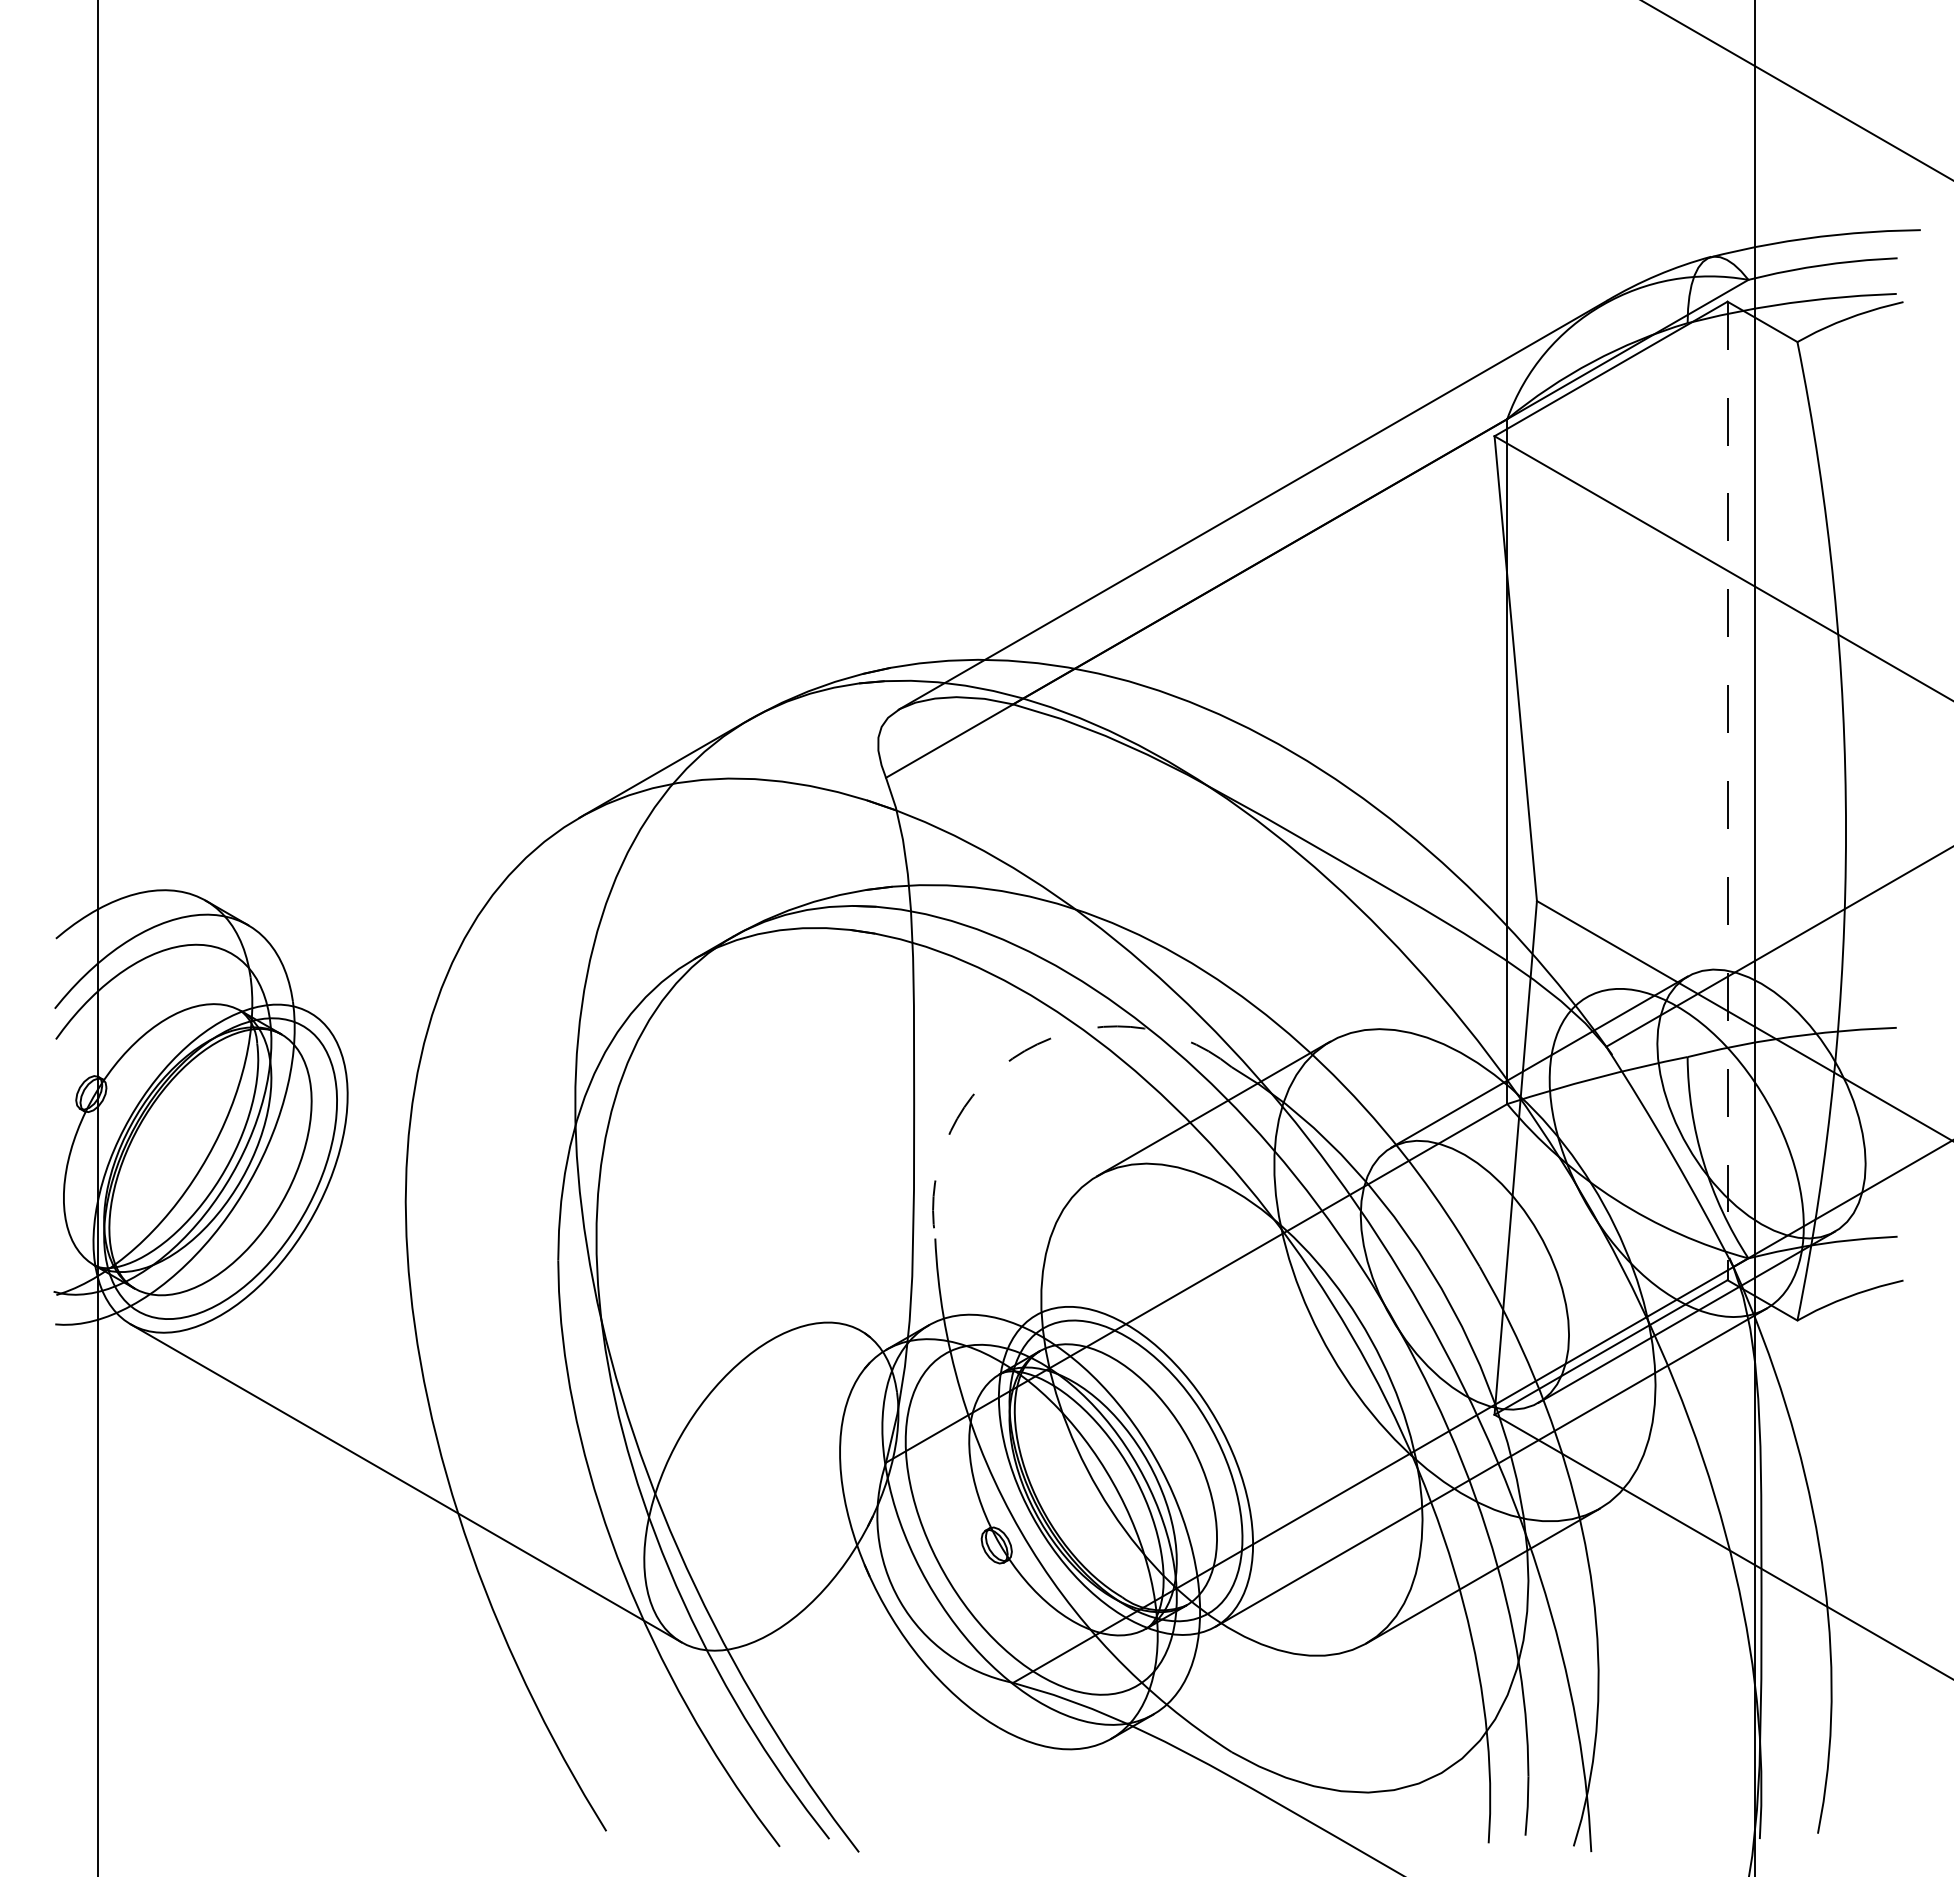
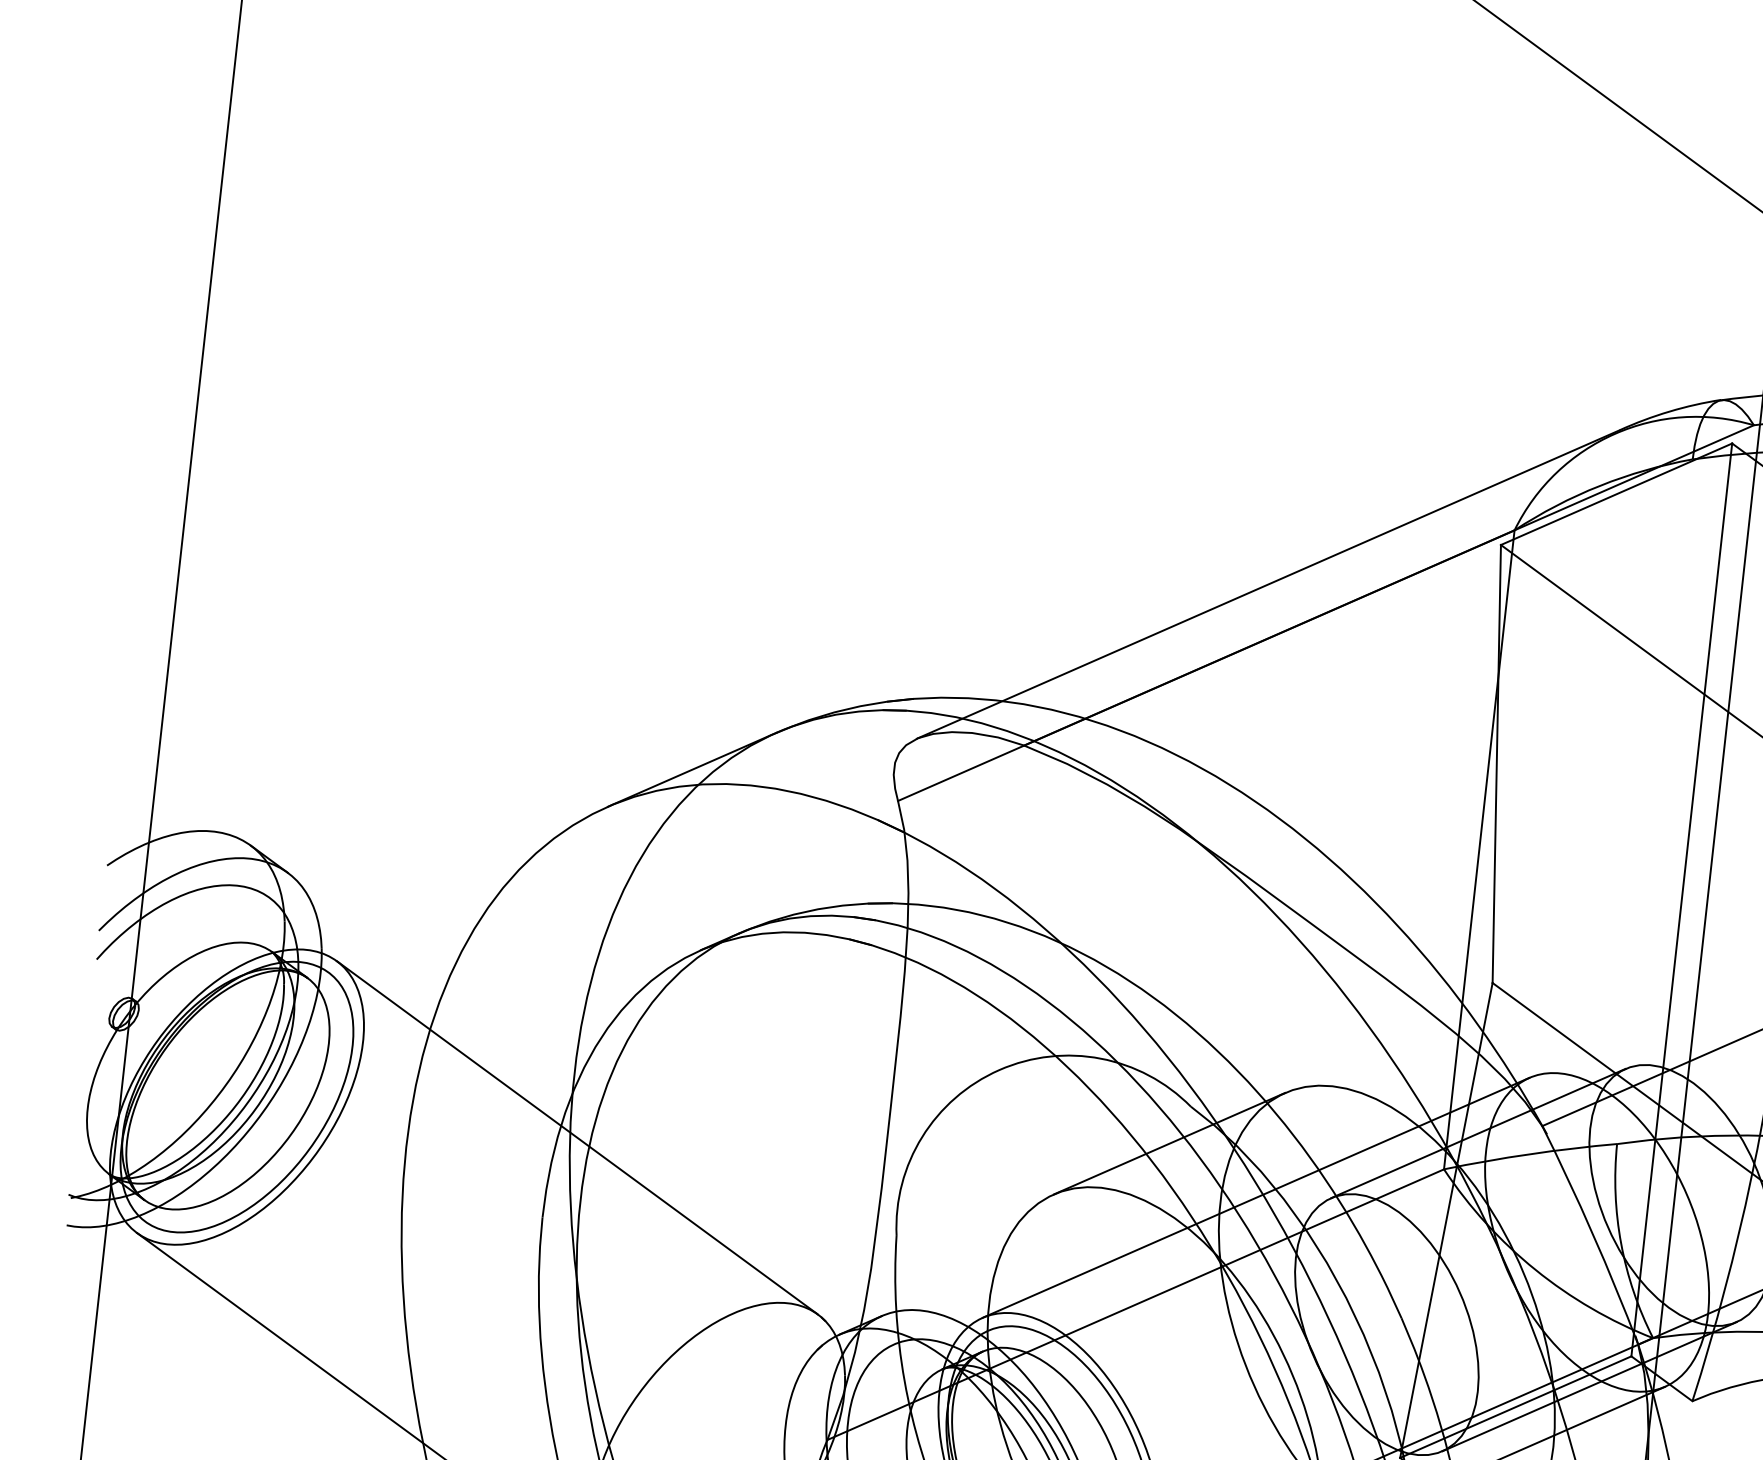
line: (1727, 791) -> (1681, 900), dashed -> solid
arc: (1024, 1050) -> (999, 1069), dashed -> solid
line: (1311, 1156) -> (1255, 1198), added
line: (585, 1171) -> (577, 1137), added

